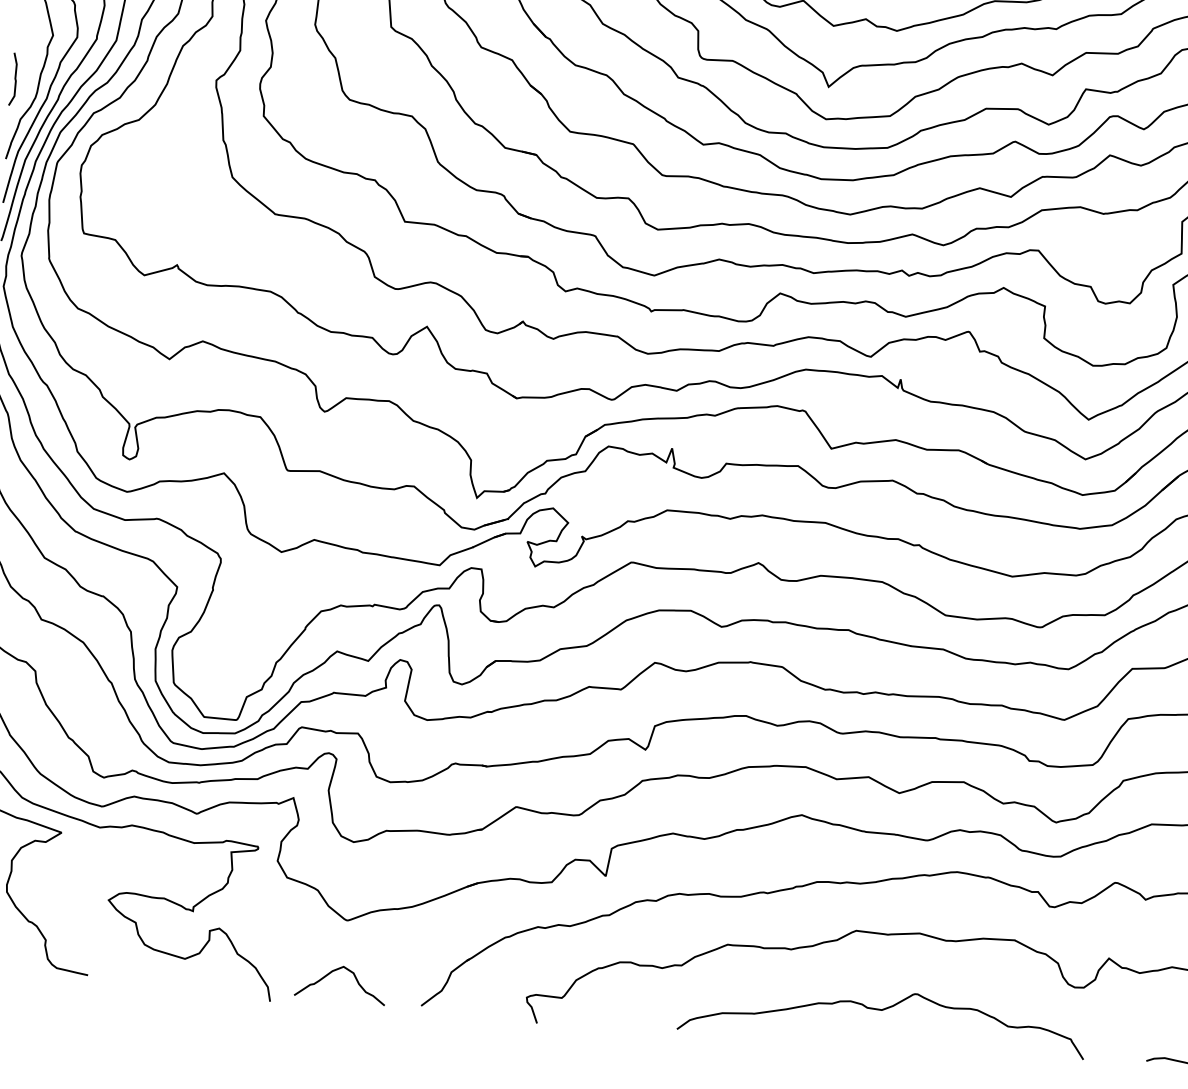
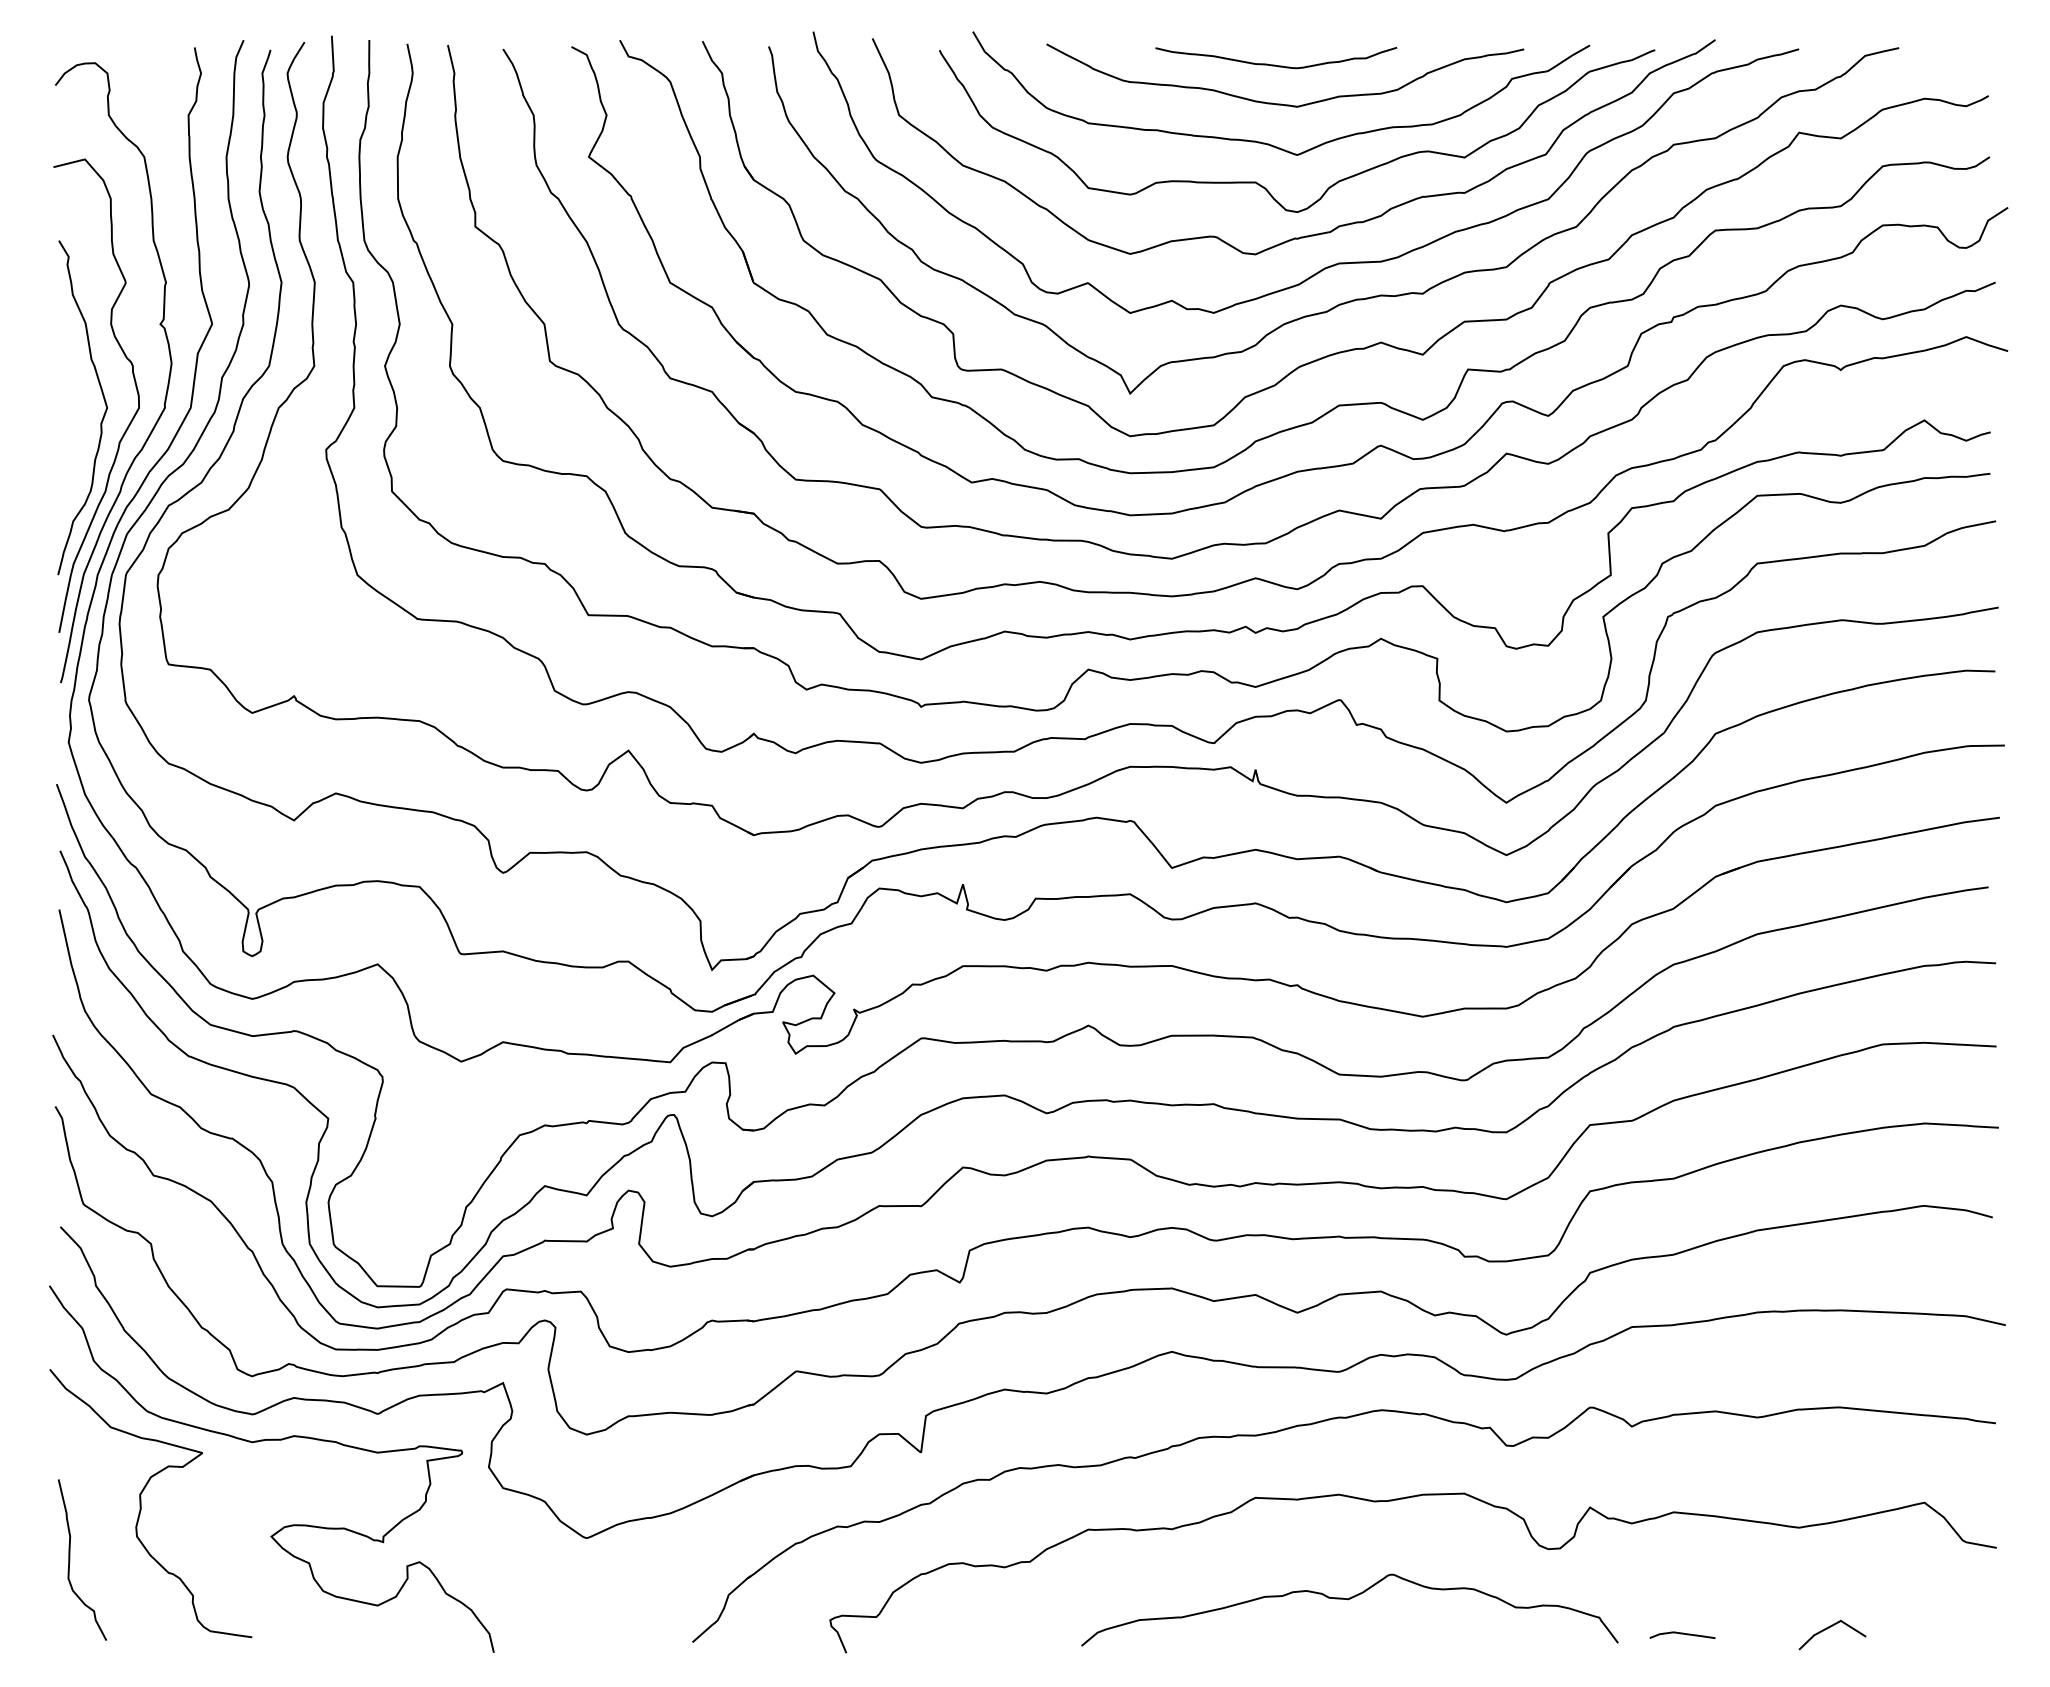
curve: (14, 79) -> (61, 469), removed
curve: (335, 970) -> (576, 1605), removed
curve: (881, 1011) -> (1348, 1600), moved

